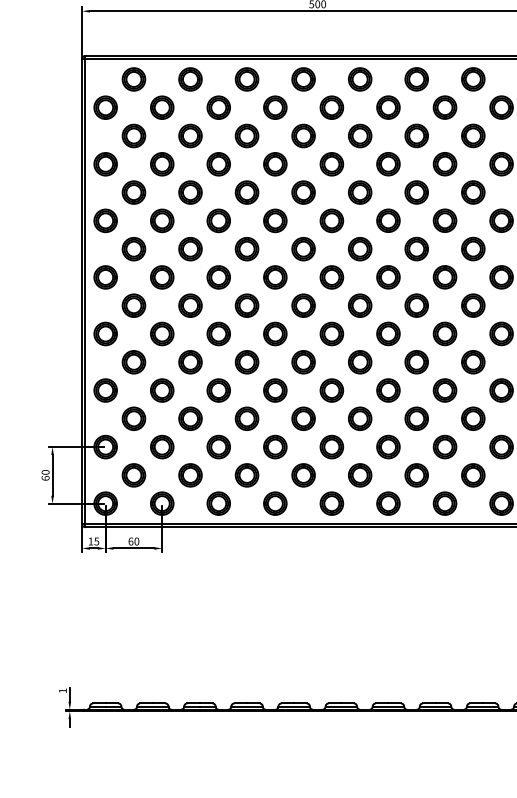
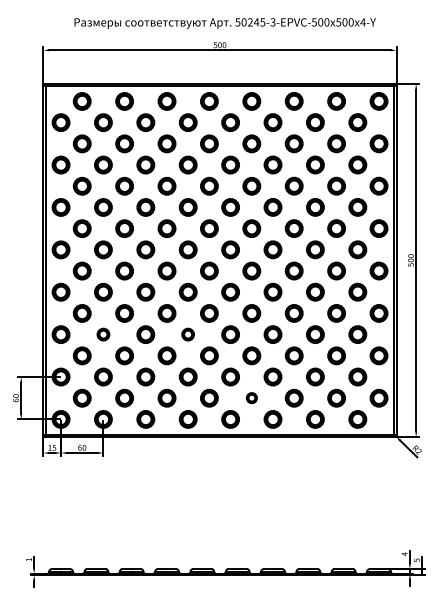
part: (162, 390) -> (103, 334), size x0.7
part: (274, 390) -> (187, 334), size x0.7
part: (359, 474) -> (251, 397), size x0.6

